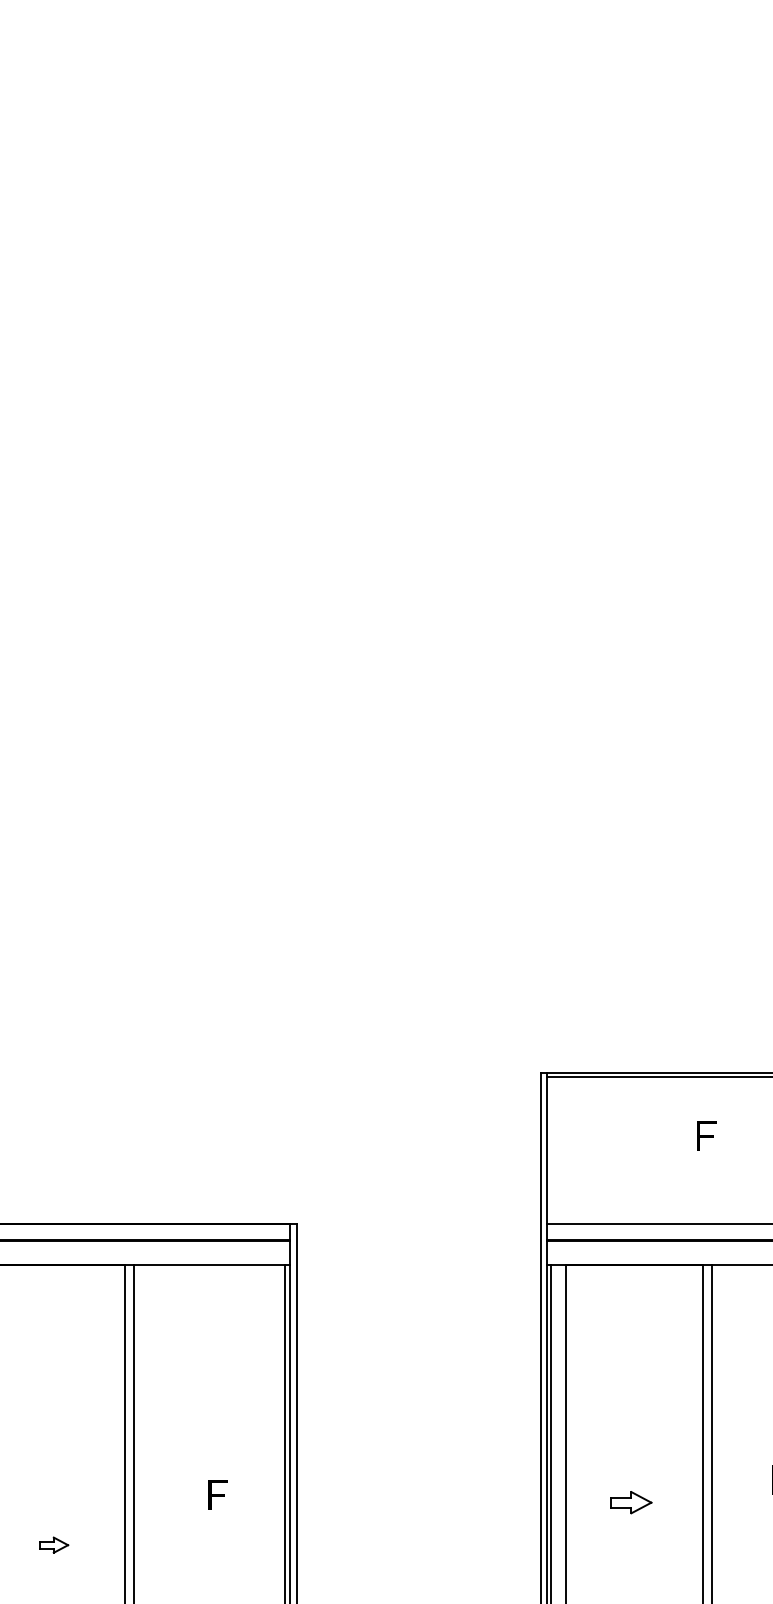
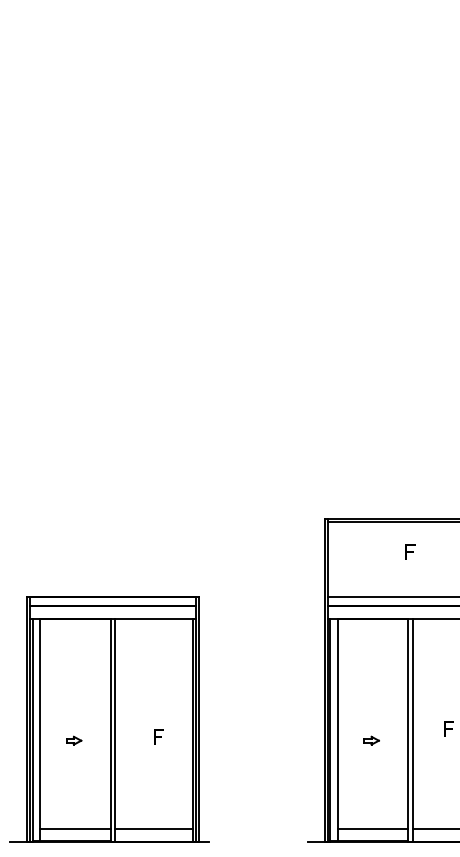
part: (631, 1502) -> (371, 740), size x0.71
part: (54, 1544) -> (74, 740), moved

